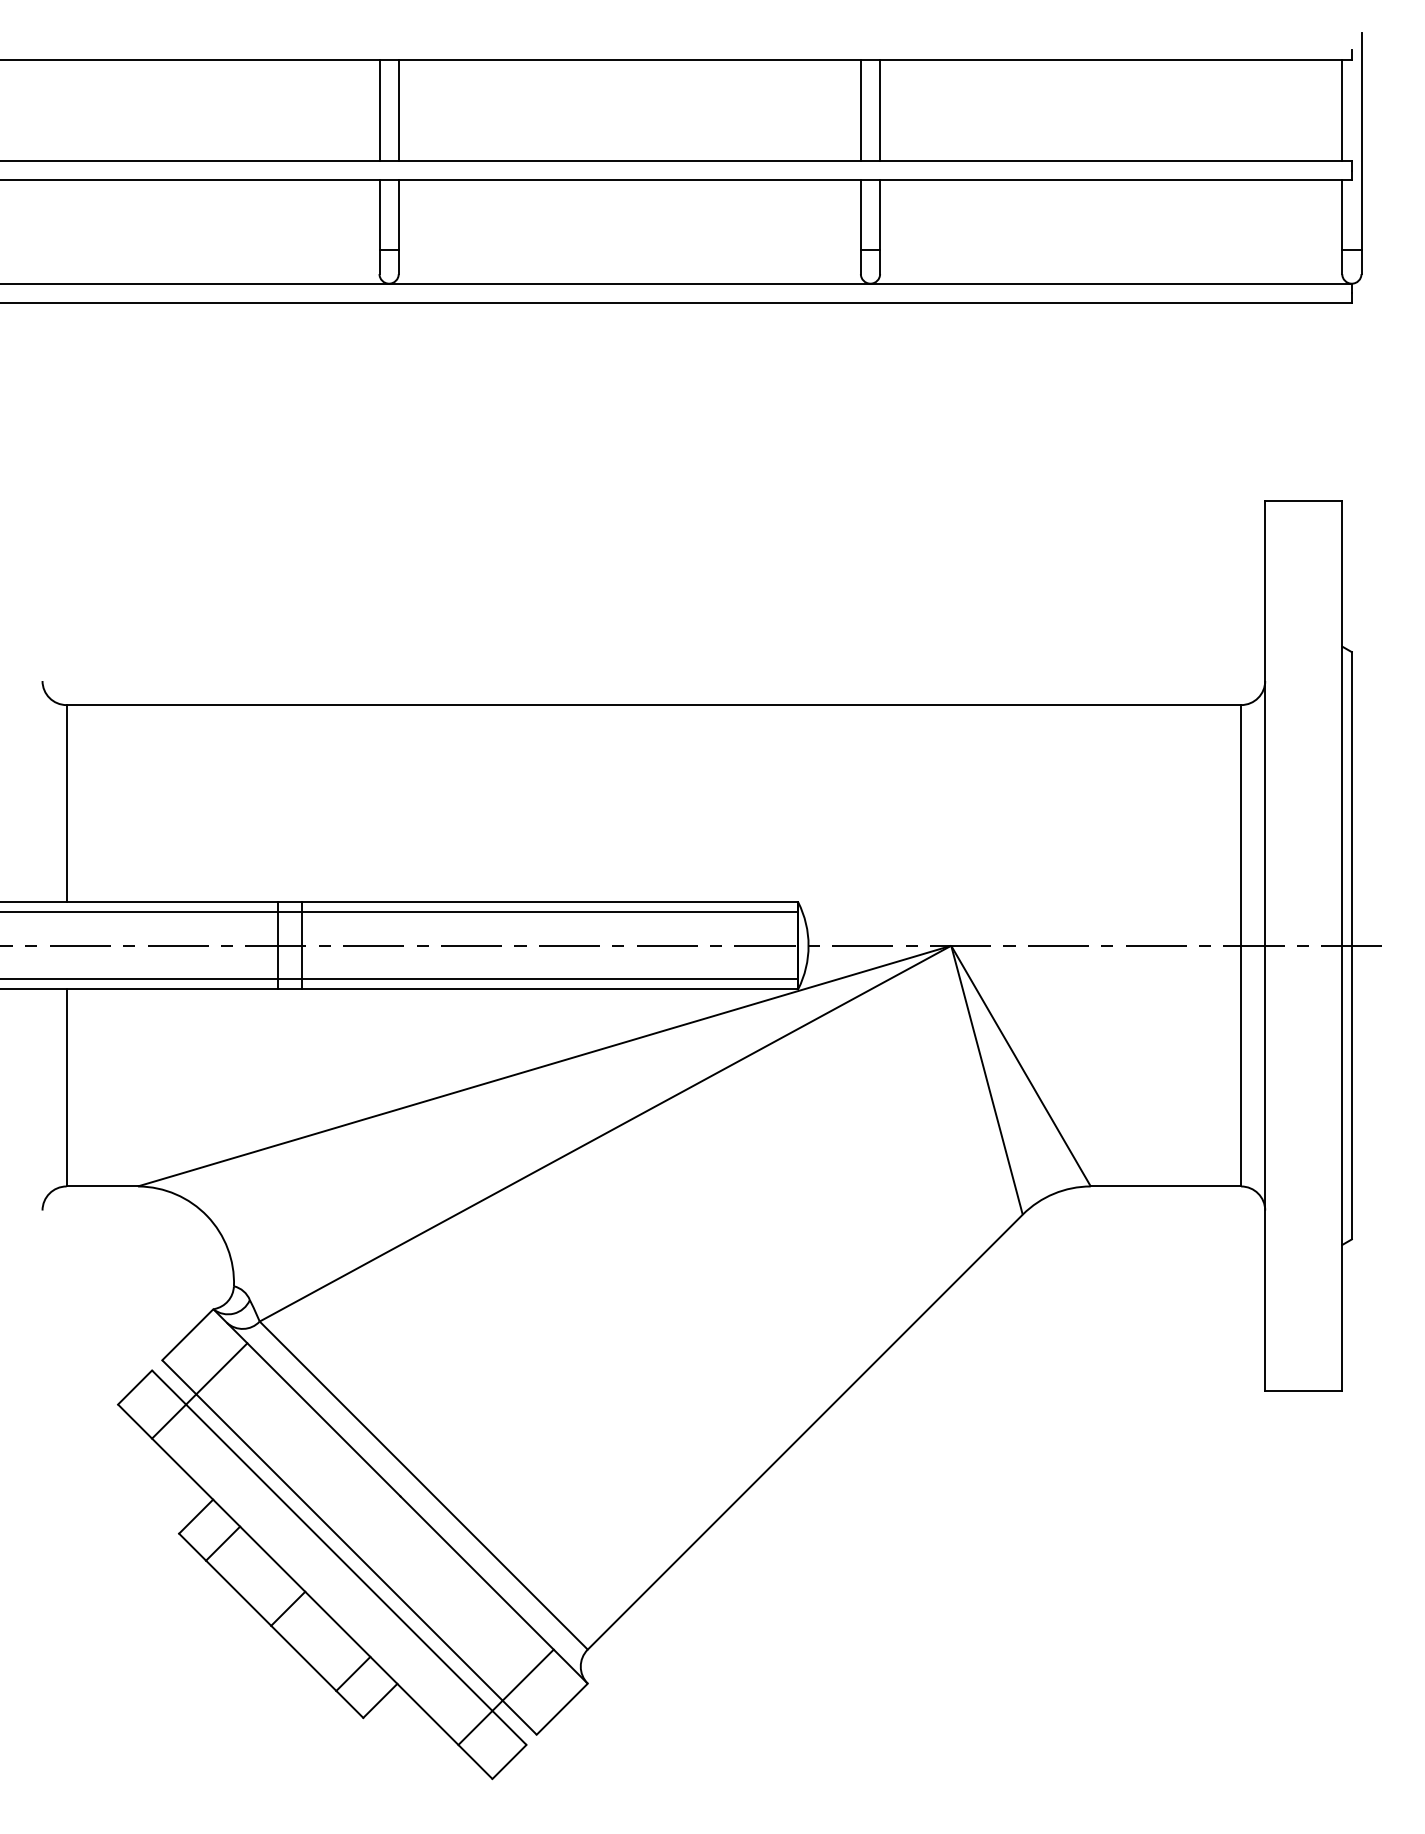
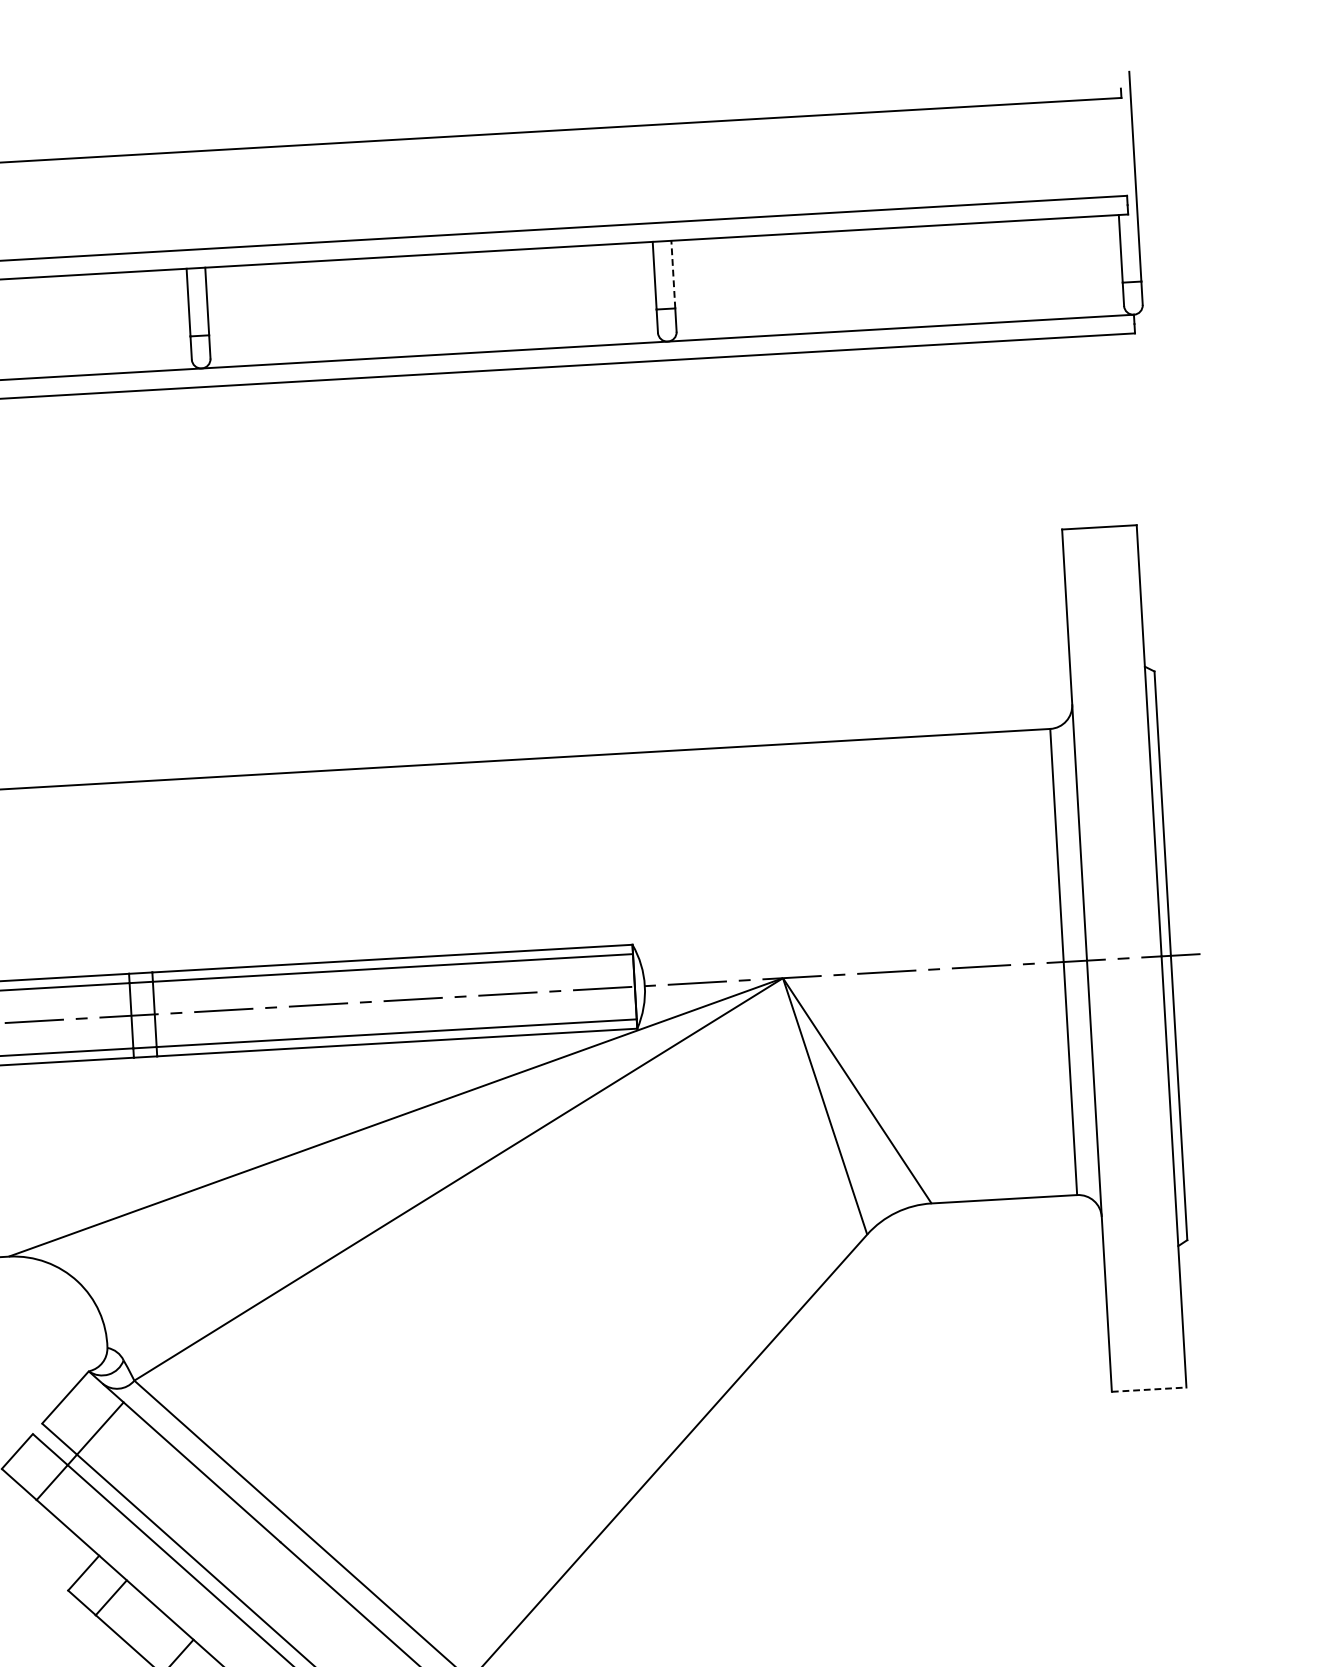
line: (379, 109) -> (182, 200), removed
line: (398, 109) -> (201, 199), removed
line: (860, 109) -> (648, 173), removed
line: (880, 109) -> (667, 172), removed
line: (1342, 109) -> (1115, 146), removed
line: (880, 215) -> (673, 275), solid -> dashed
line: (1303, 1391) -> (1148, 1390), solid -> dashed

